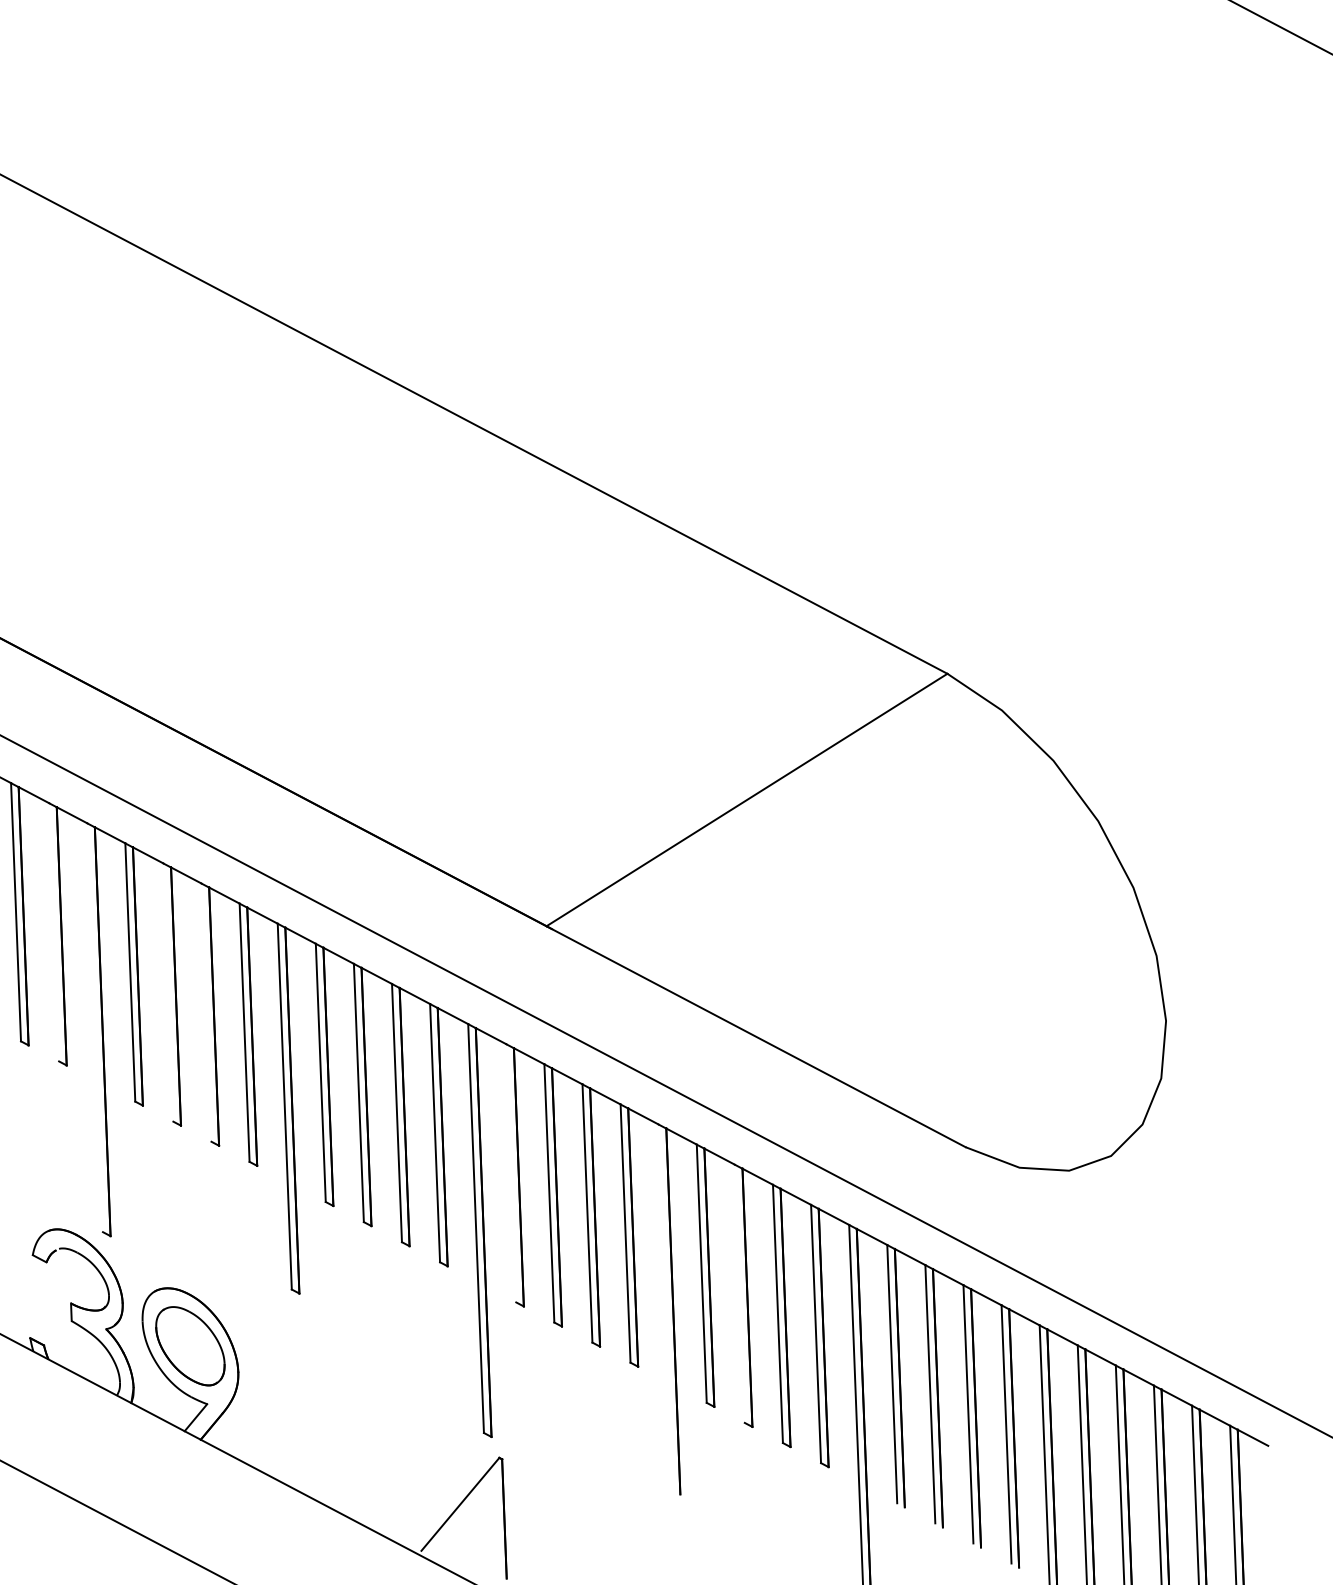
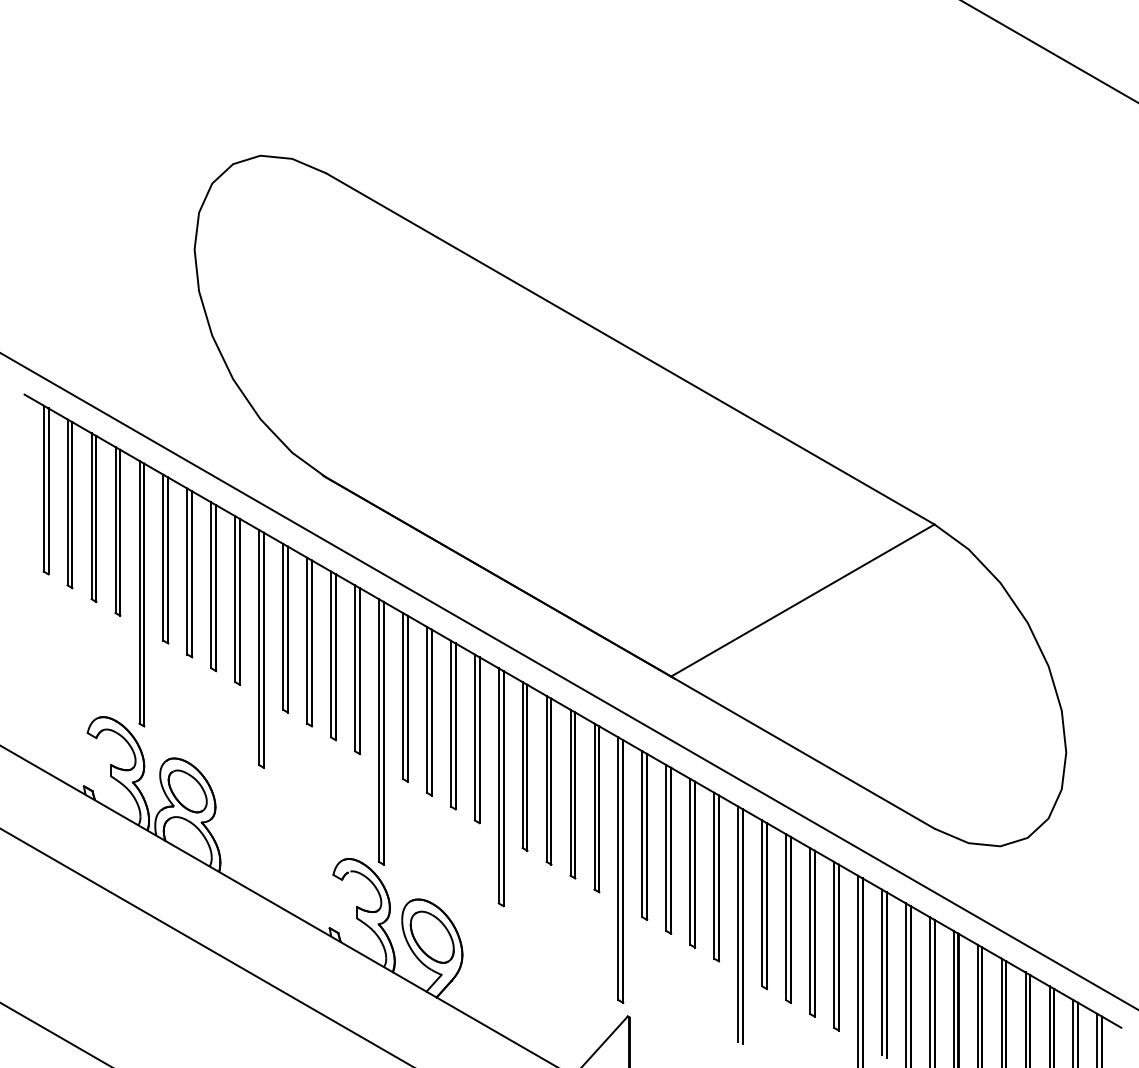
line: (54, 932) -> (355, 668), added
line: (167, 992) -> (426, 709), added
line: (205, 1012) -> (450, 723), added
line: (95, 1027) -> (379, 730), added
line: (511, 1173) -> (642, 834), added
line: (740, 1294) -> (786, 917), added
line: (666, 1306) -> (738, 923), added

